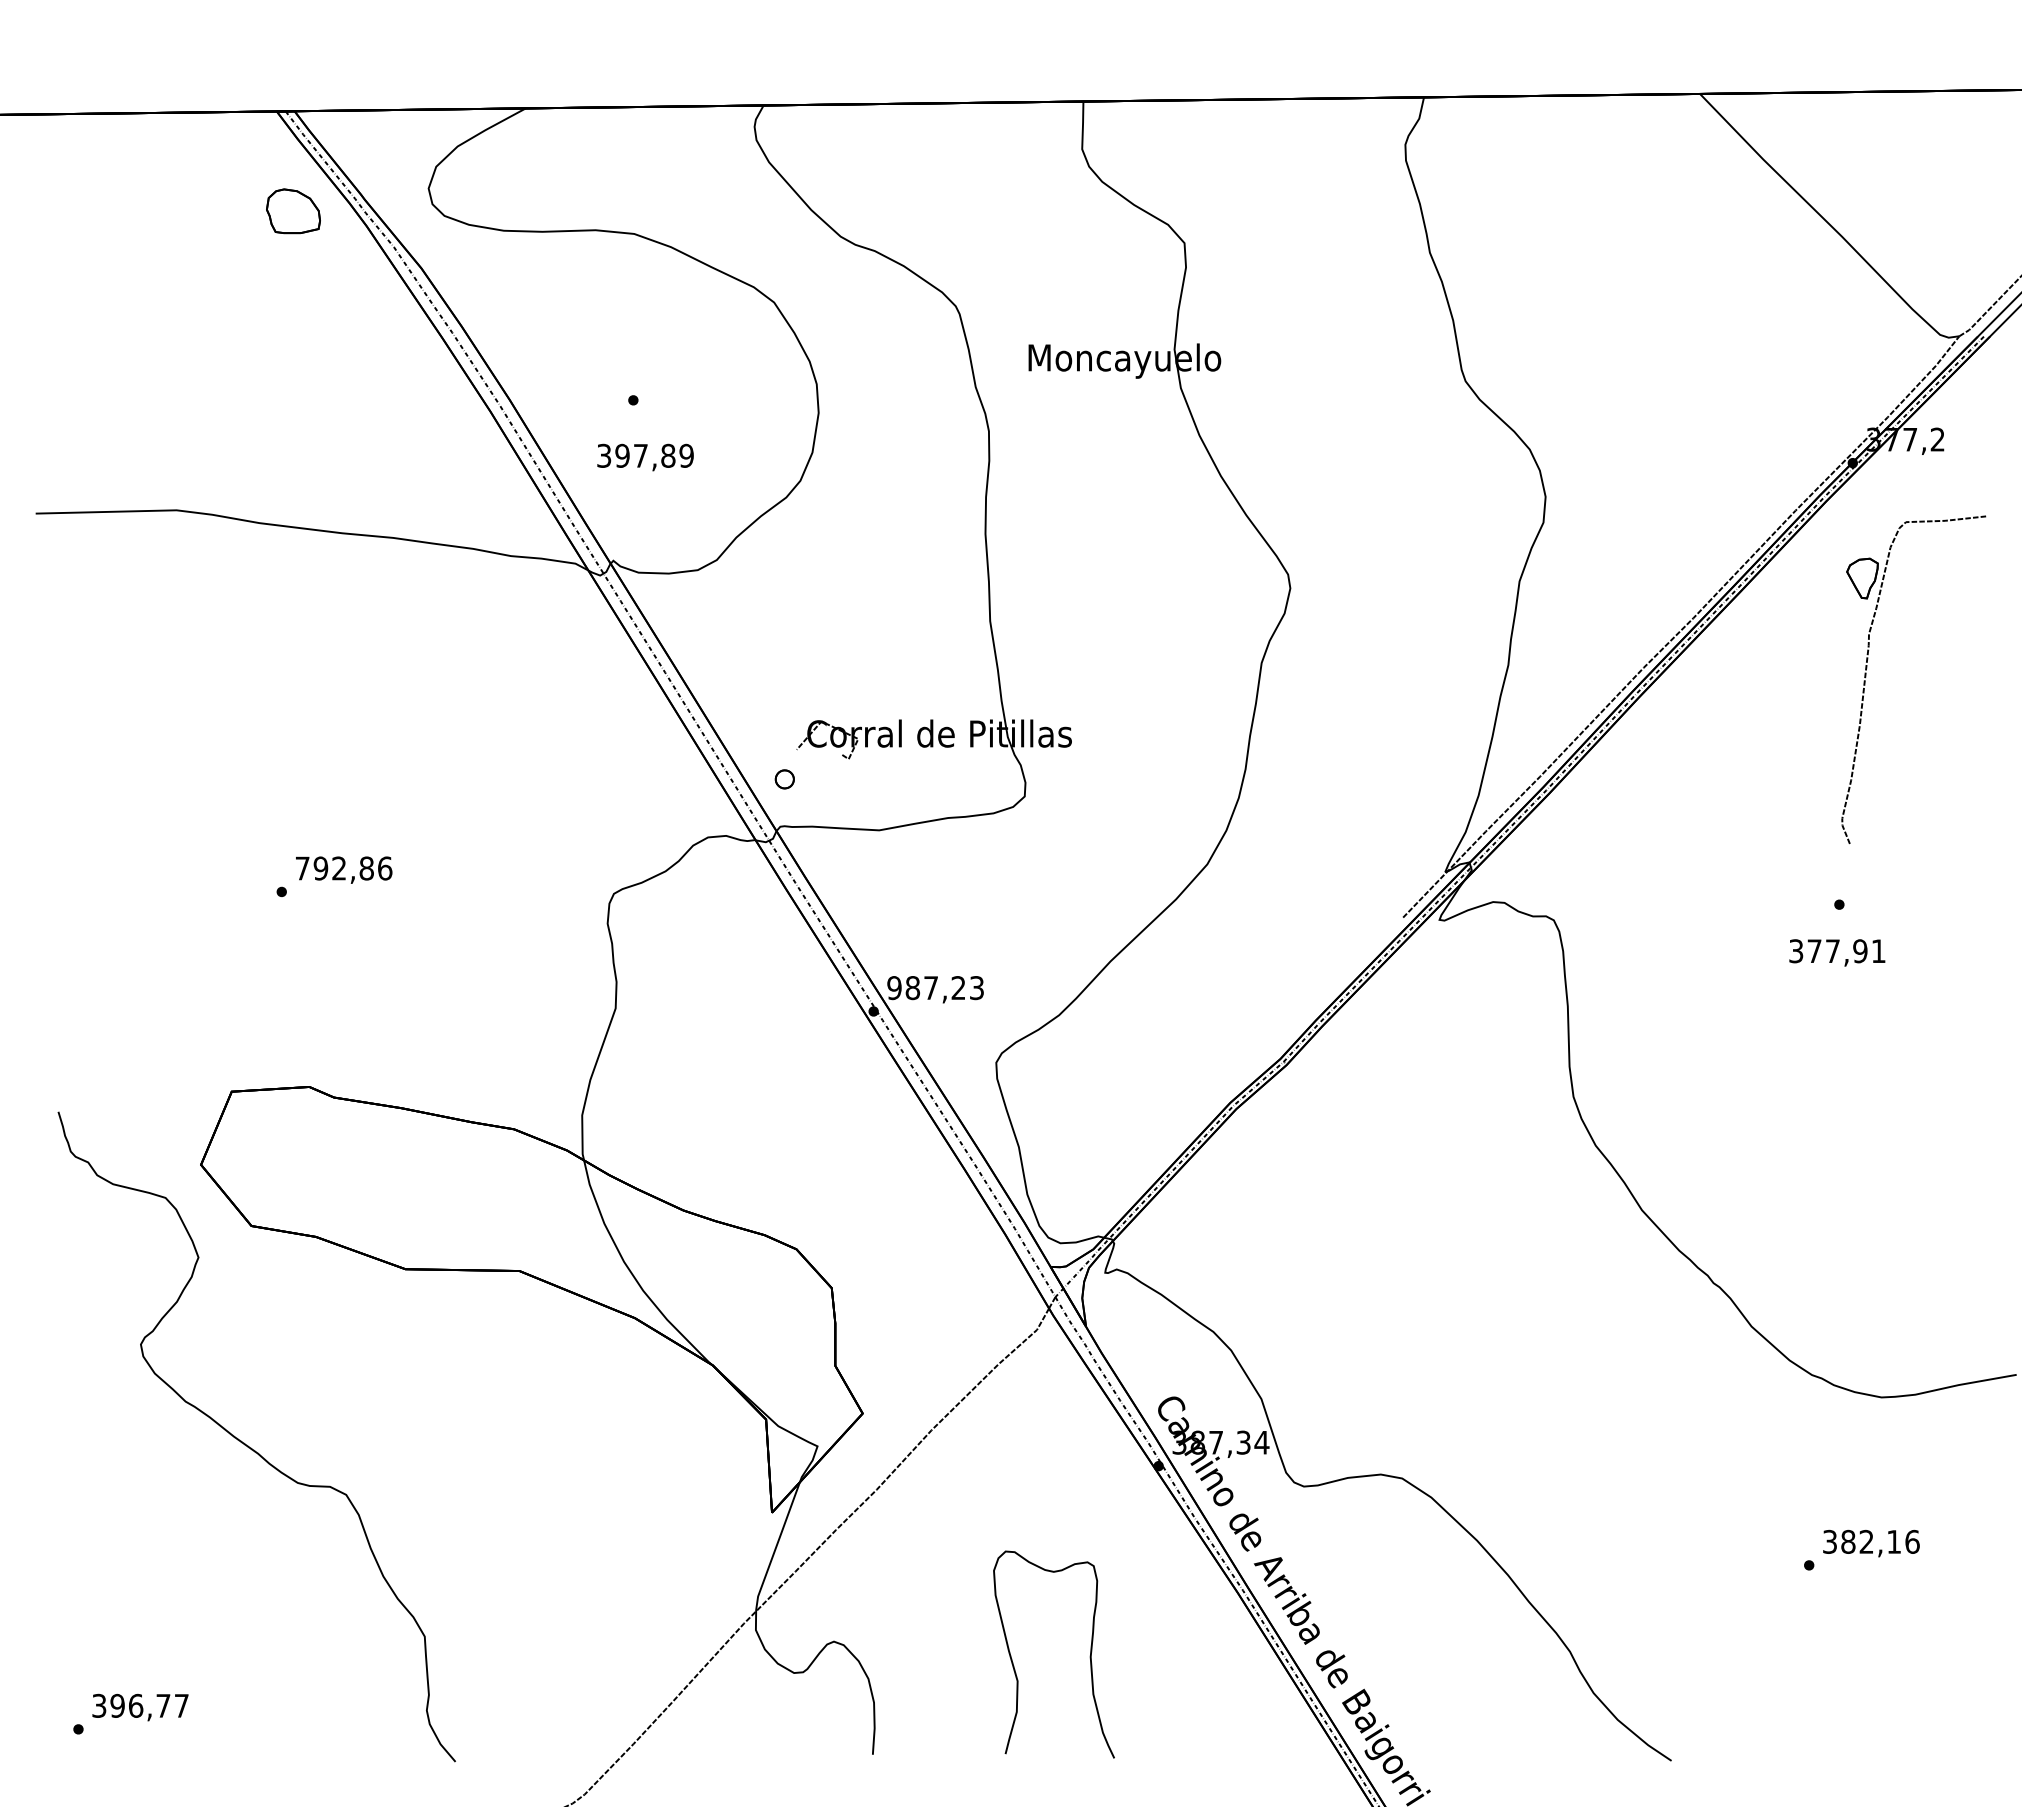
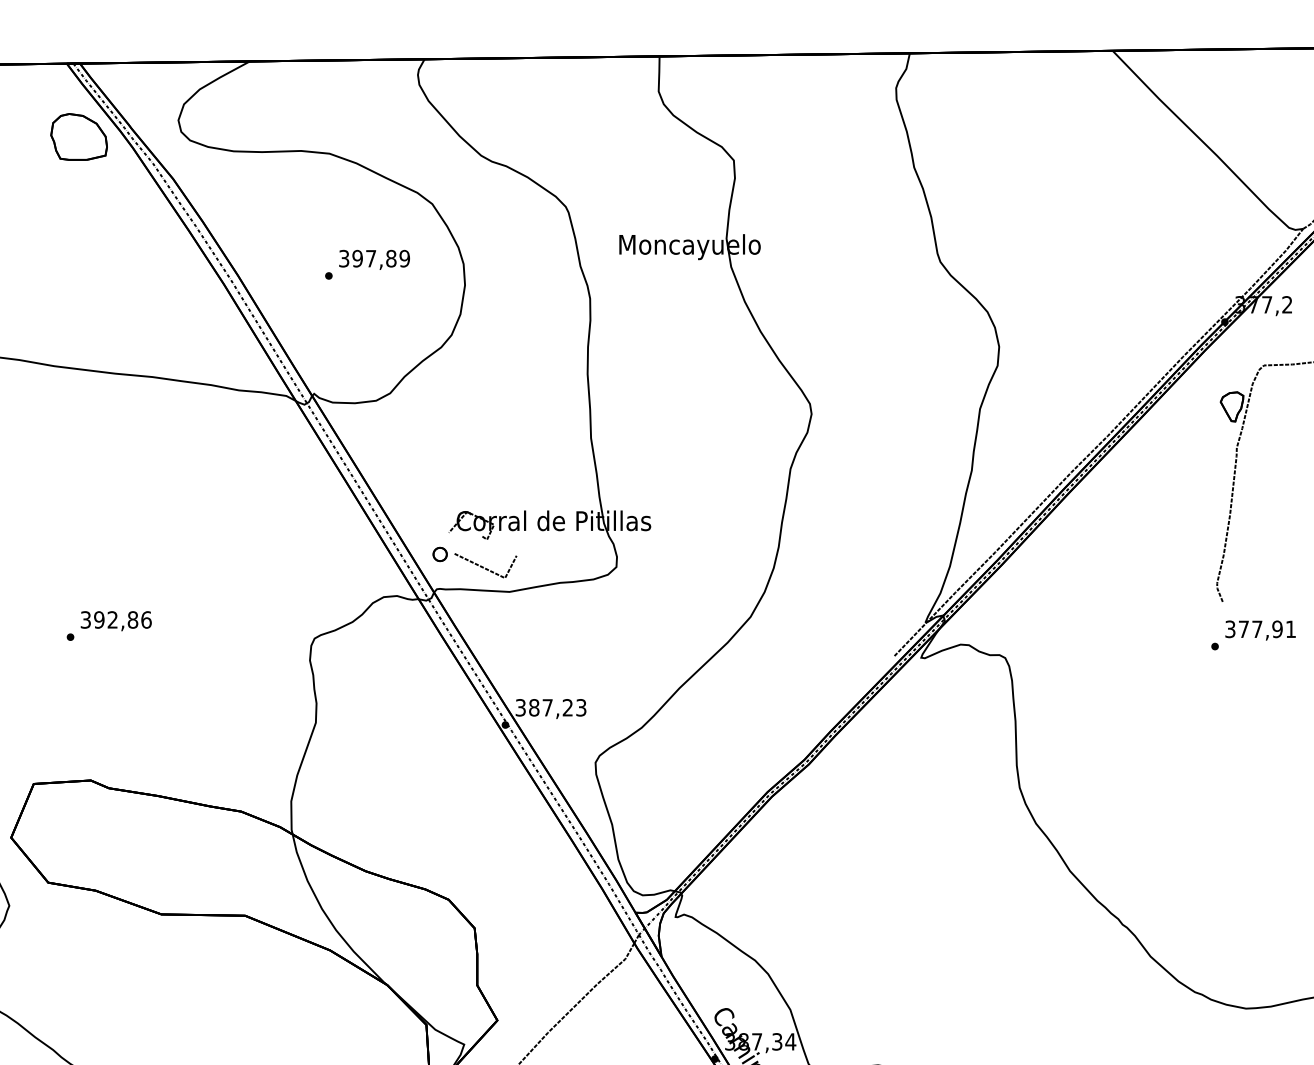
part: (293, 211) -> (79, 137), size x1.43
text: (645, 457) -> (374, 259), moved
line: (844, 796) -> (484, 567), added
text: (302, 868) -> (85, 619), 792,86 -> 392,86
text: (1837, 952) -> (1260, 630), moved
text: (894, 987) -> (520, 707), 987,23 -> 387,23

